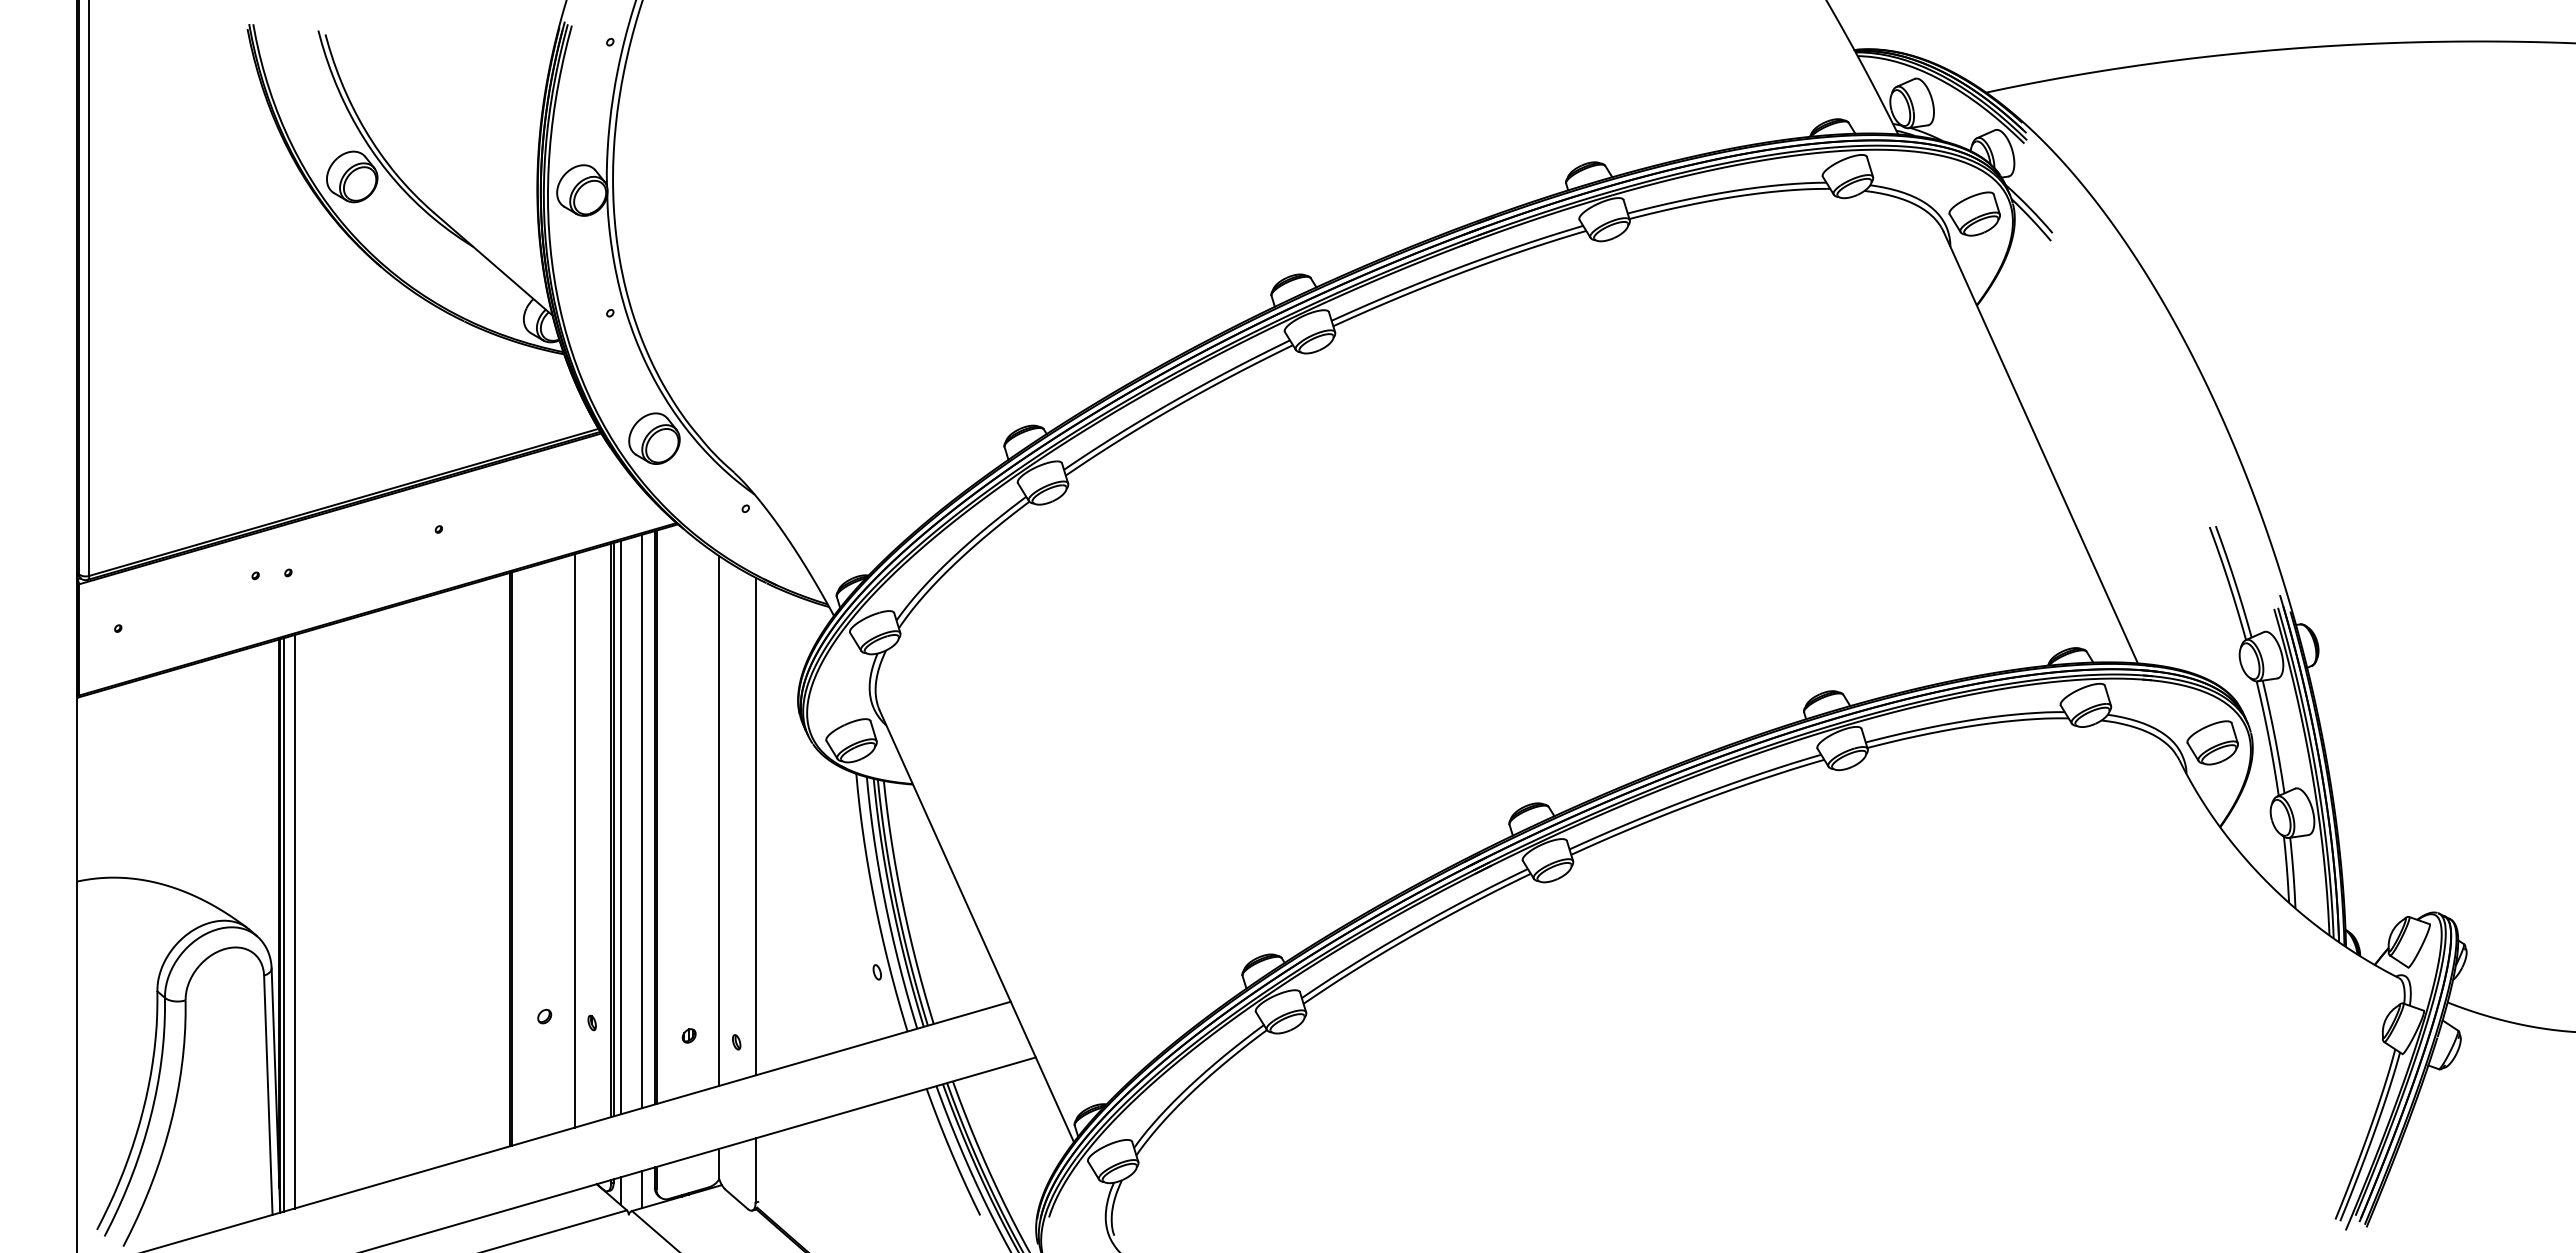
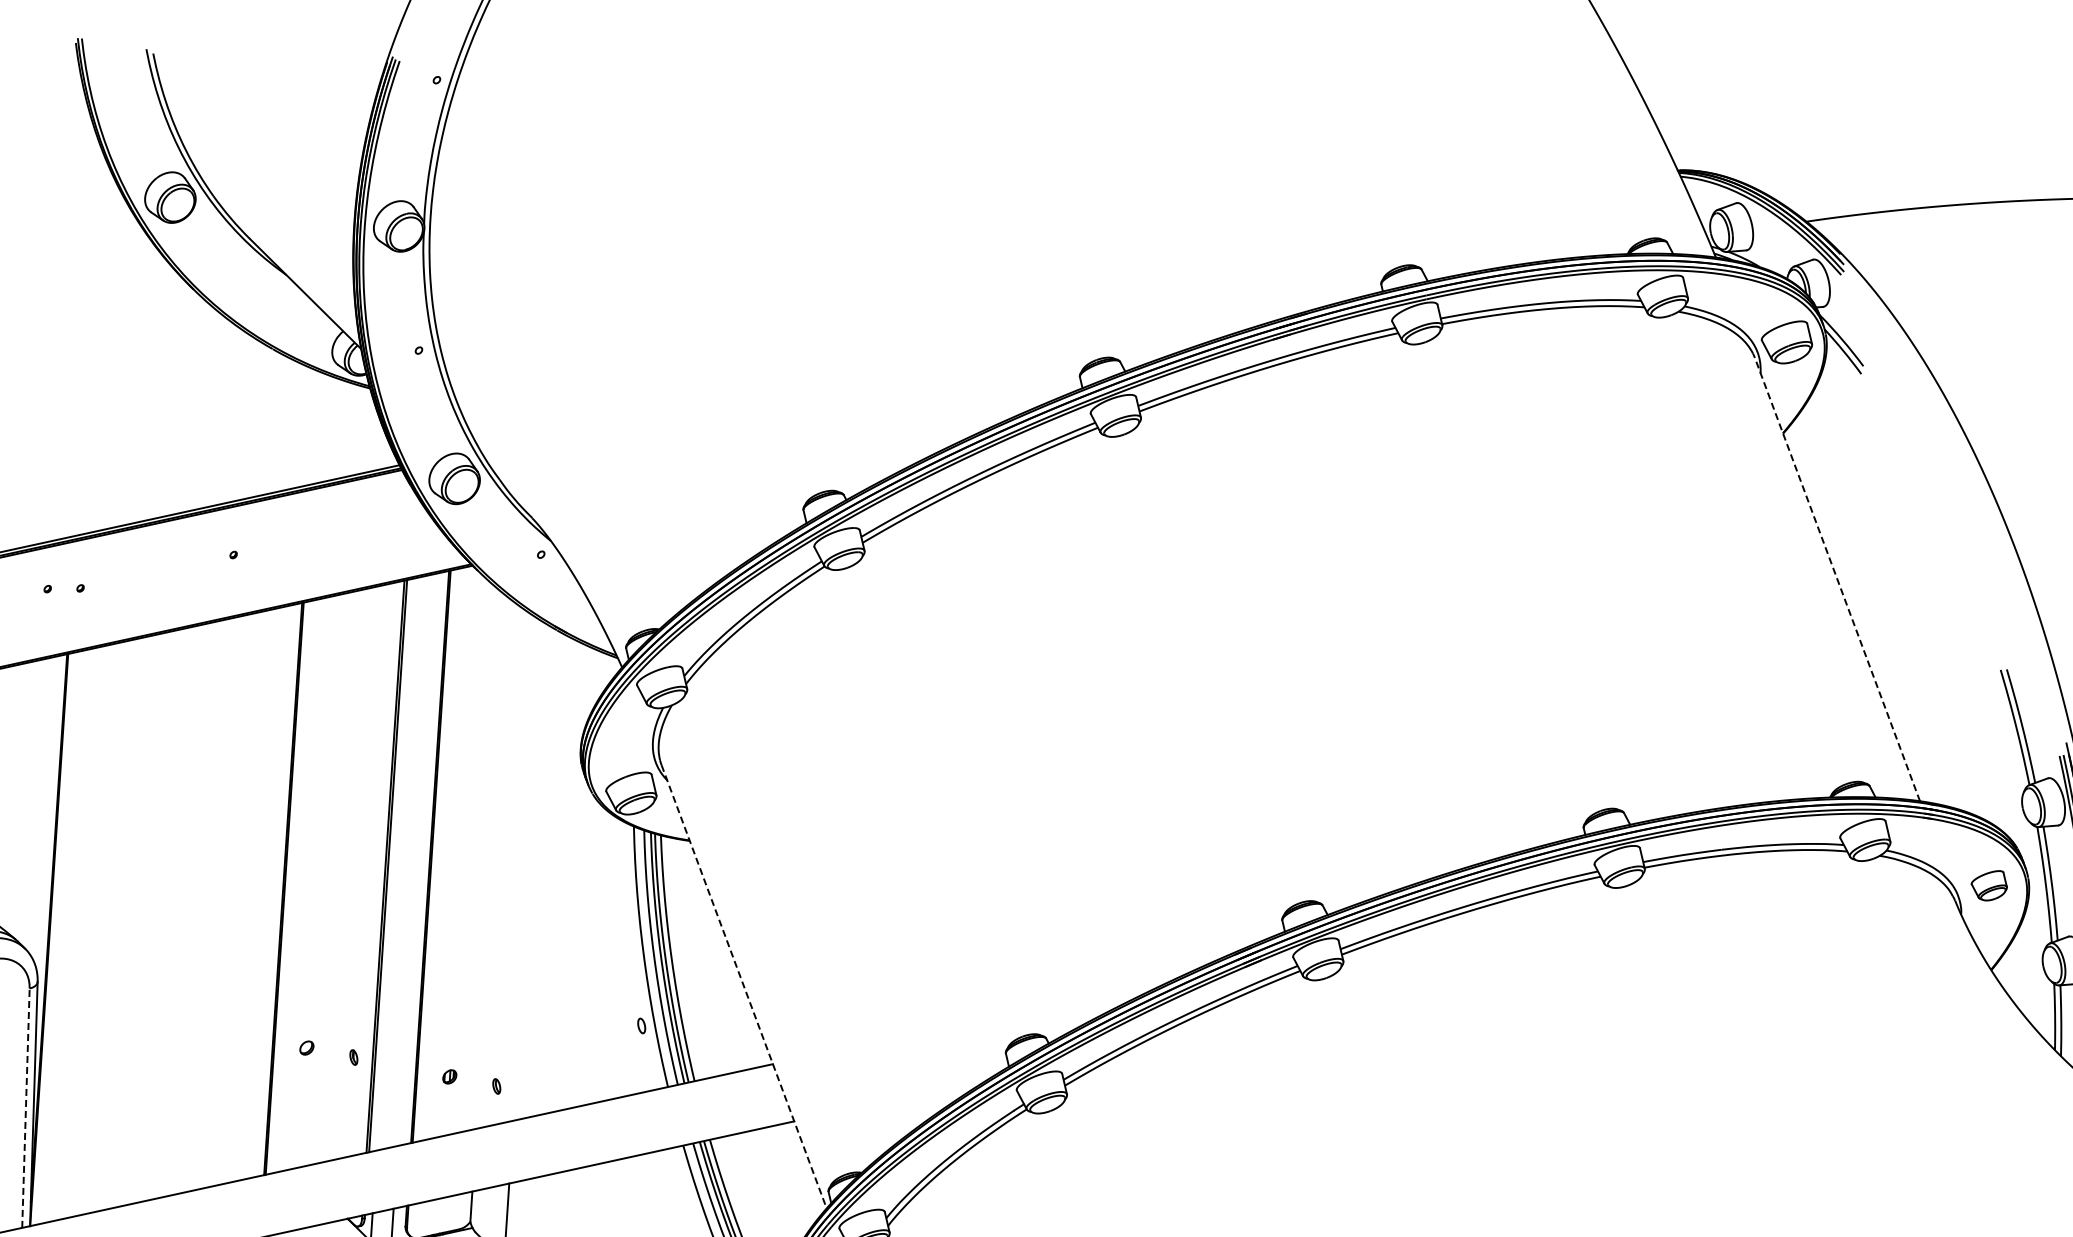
line: (2040, 447) -> (1837, 579), solid -> dashed
part: (2212, 742) -> (1989, 885), size x0.7
line: (719, 820) -> (494, 863), removed
line: (641, 821) -> (416, 859), removed
line: (755, 826) -> (529, 872), removed
line: (621, 827) -> (396, 864), removed
line: (574, 840) -> (348, 874), removed
line: (294, 921) -> (63, 936), removed
line: (284, 924) -> (53, 938), removed
line: (976, 926) -> (743, 986), solid -> dashed
line: (268, 1095) -> (26, 1108), solid -> dashed

